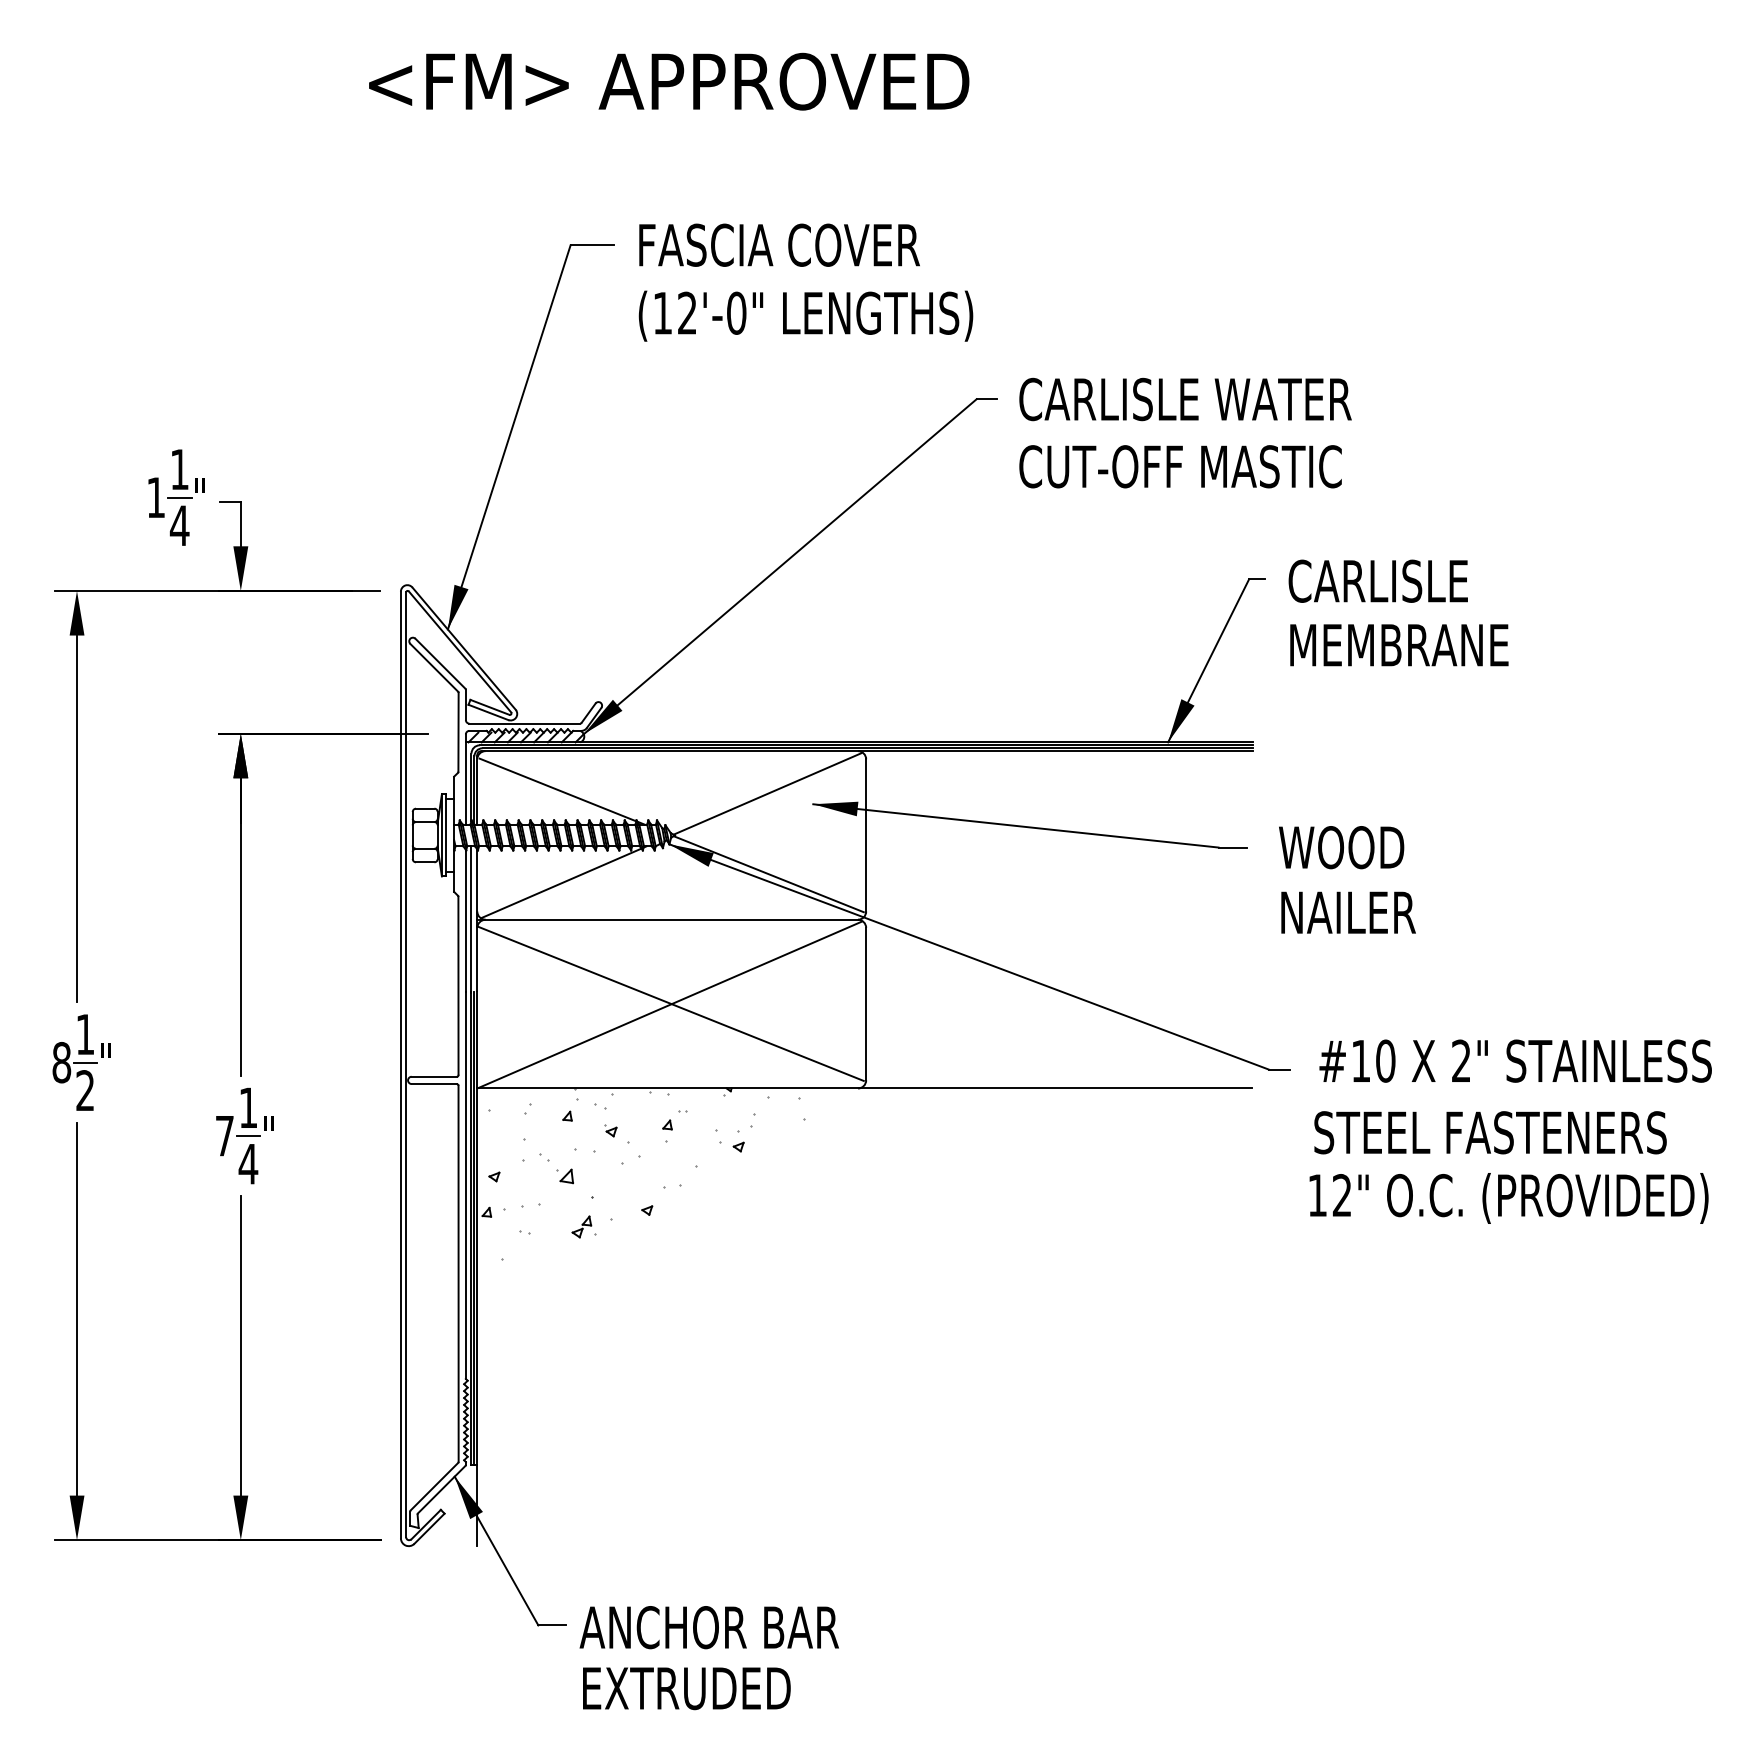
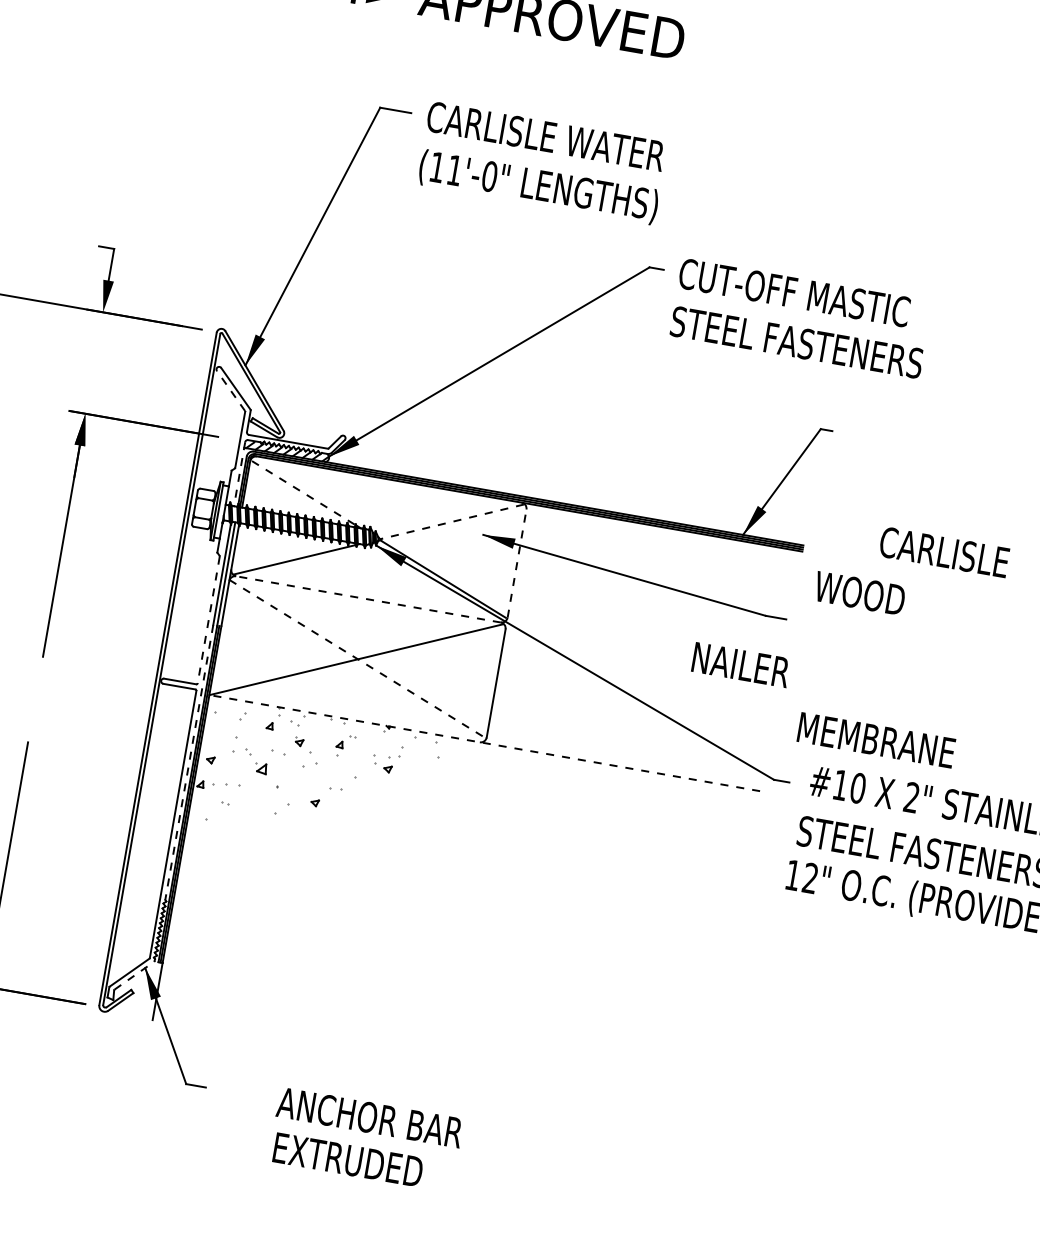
text: (803, 244) -> (545, 136), FASCIA COVER -> CARLISLE WATER
text: (687, 312) -> (454, 169), (12'-0" -> (11'-0"
text: (1197, 399) -> (806, 294), CARLISLE WATER -> CUT-OFF MASTIC
text: (1195, 466) -> (796, 342), CUT-OFF MASTIC -> STEEL FASTENERS
part: (176, 497) -> (69, 238), removed
text: (1377, 580) -> (943, 551), moved
text: (1399, 645) -> (876, 740), moved
line: (434, 667) -> (231, 390), solid -> dashed
line: (465, 780) -> (239, 474), solid -> dashed
line: (558, 790) -> (304, 493), solid -> dashed
line: (767, 794) -> (452, 522), solid -> dashed
line: (866, 834) -> (517, 562), solid -> dashed
text: (1341, 847) -> (859, 593), moved
text: (1348, 912) -> (741, 664), moved
line: (667, 919) -> (365, 598), solid -> dashed
line: (458, 985) -> (208, 619), solid -> dashed
line: (670, 1003) -> (357, 658), solid -> dashed
line: (864, 1088) -> (484, 743), solid -> dashed
part: (244, 1135) -> (38, 699), removed
line: (465, 1185) -> (189, 762), solid -> dashed
part: (581, 1226) -> (266, 806), removed
line: (441, 1489) -> (134, 975), solid -> dashed
text: (708, 1627) -> (369, 1117), moved
text: (686, 1688) -> (348, 1159), moved

